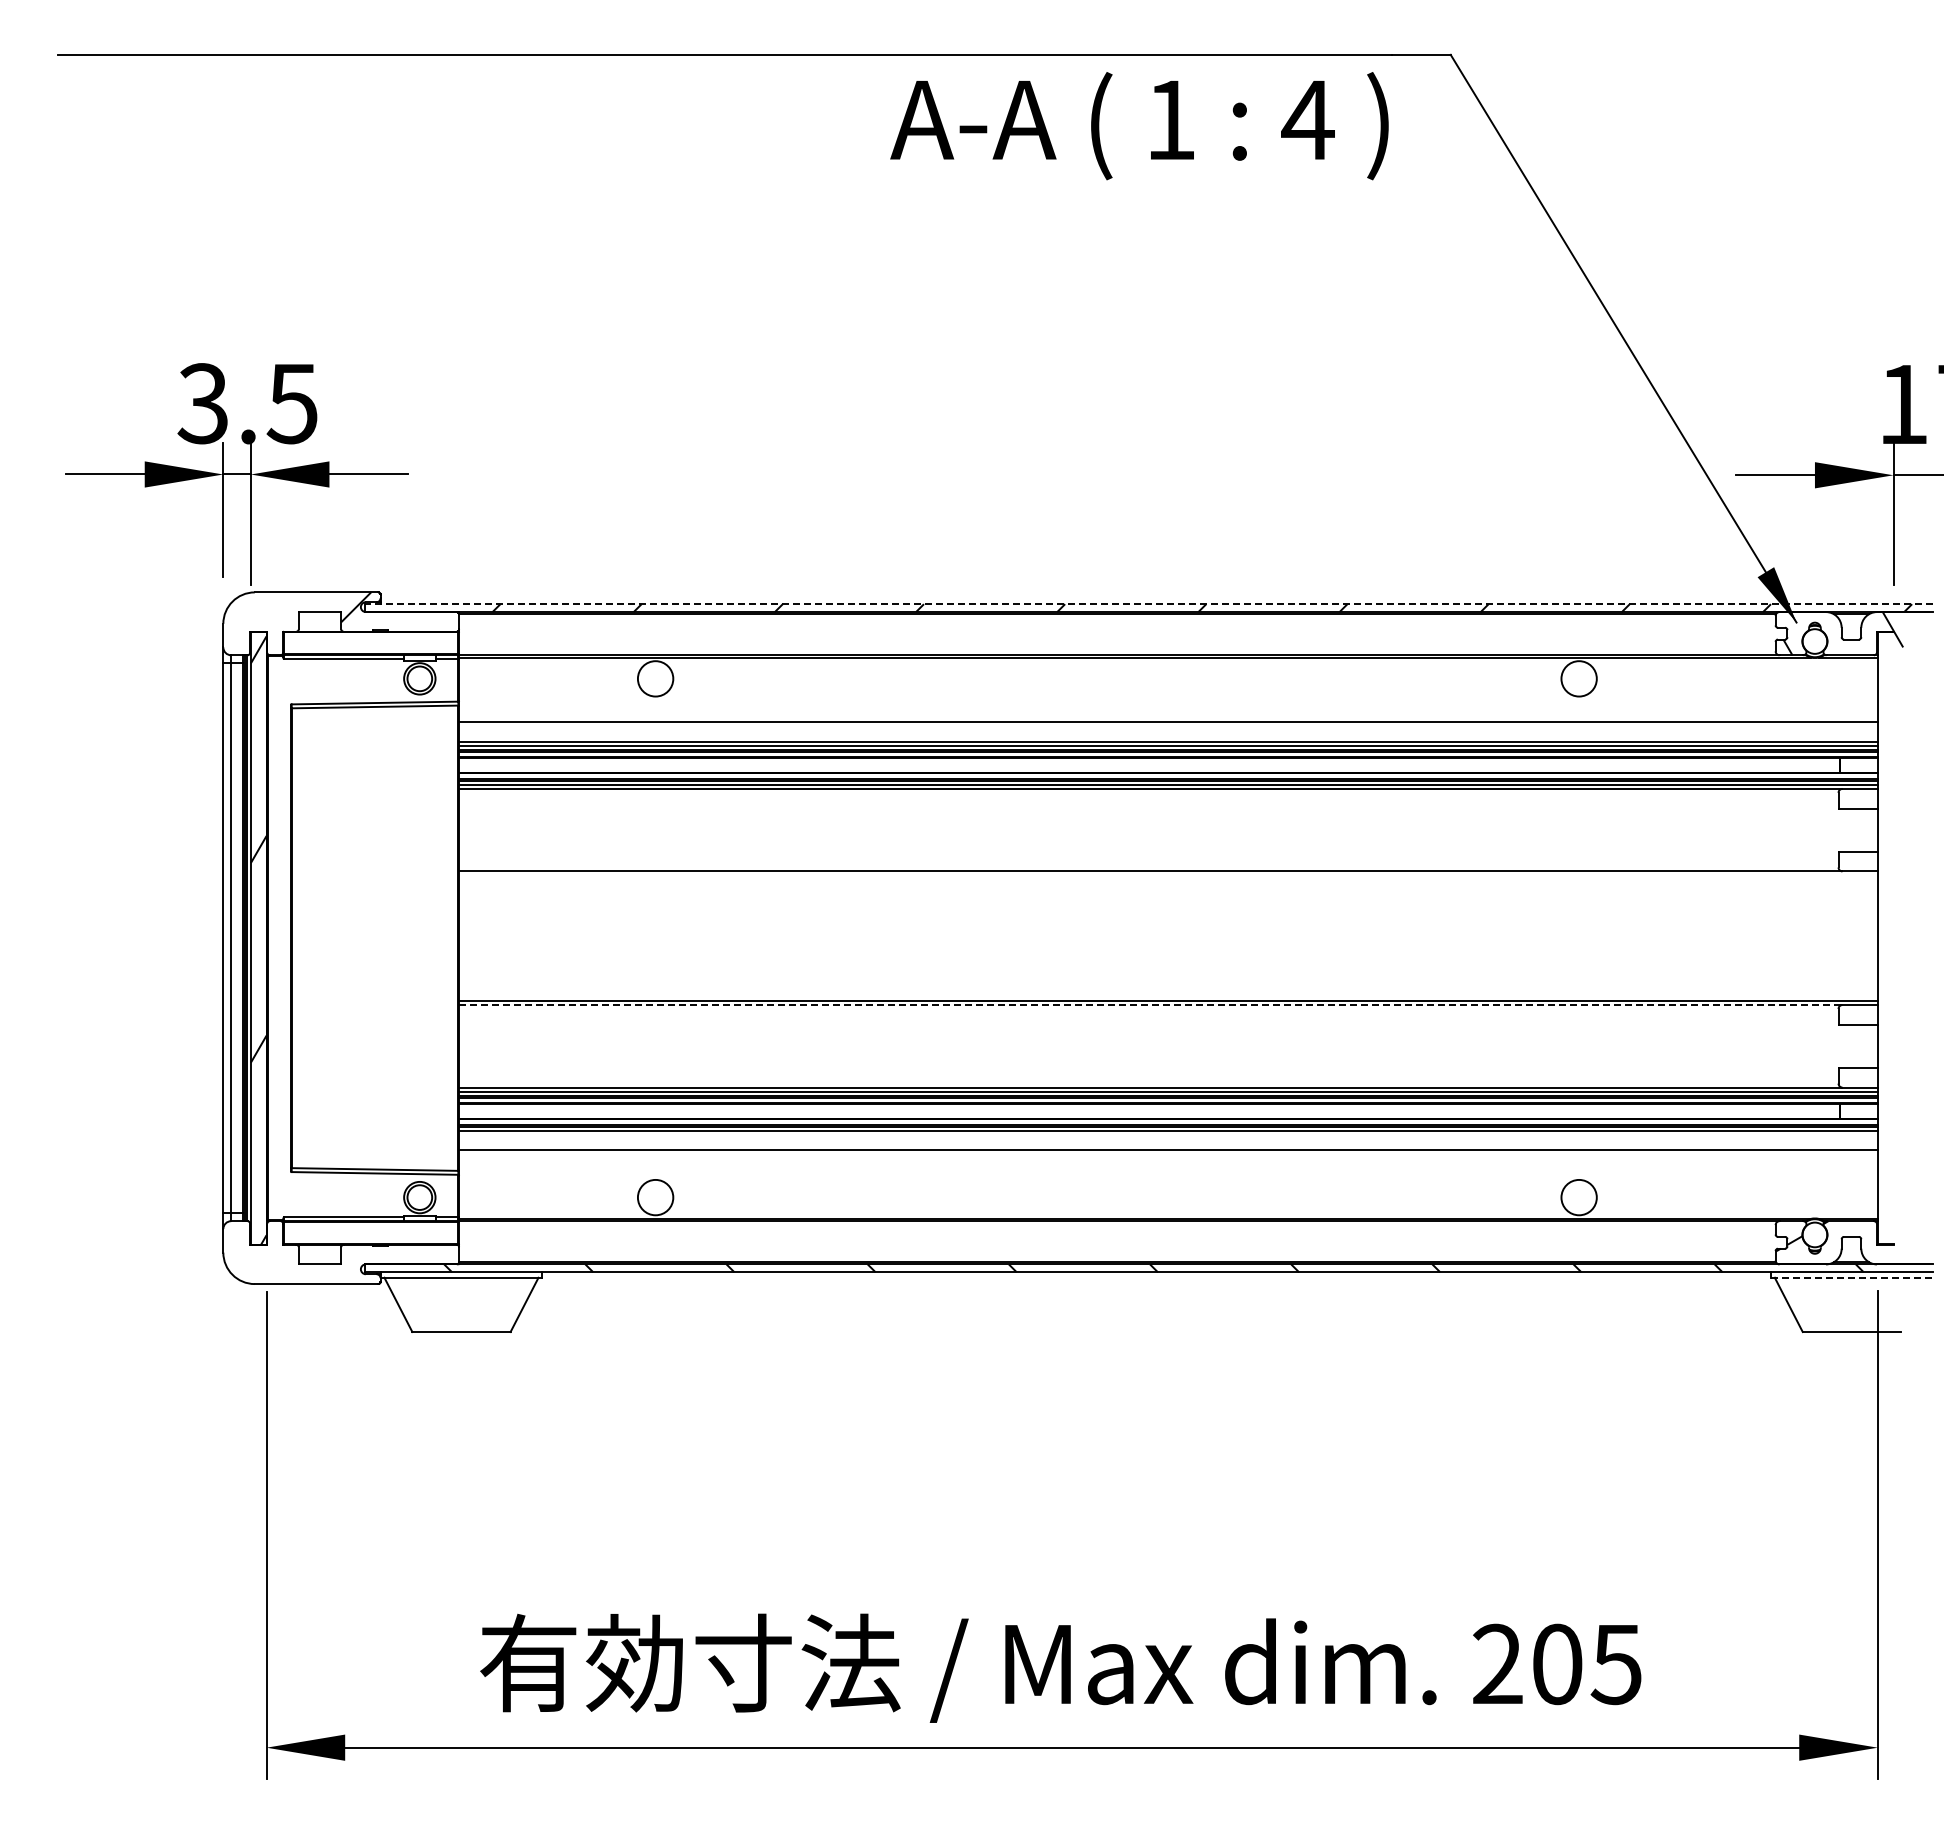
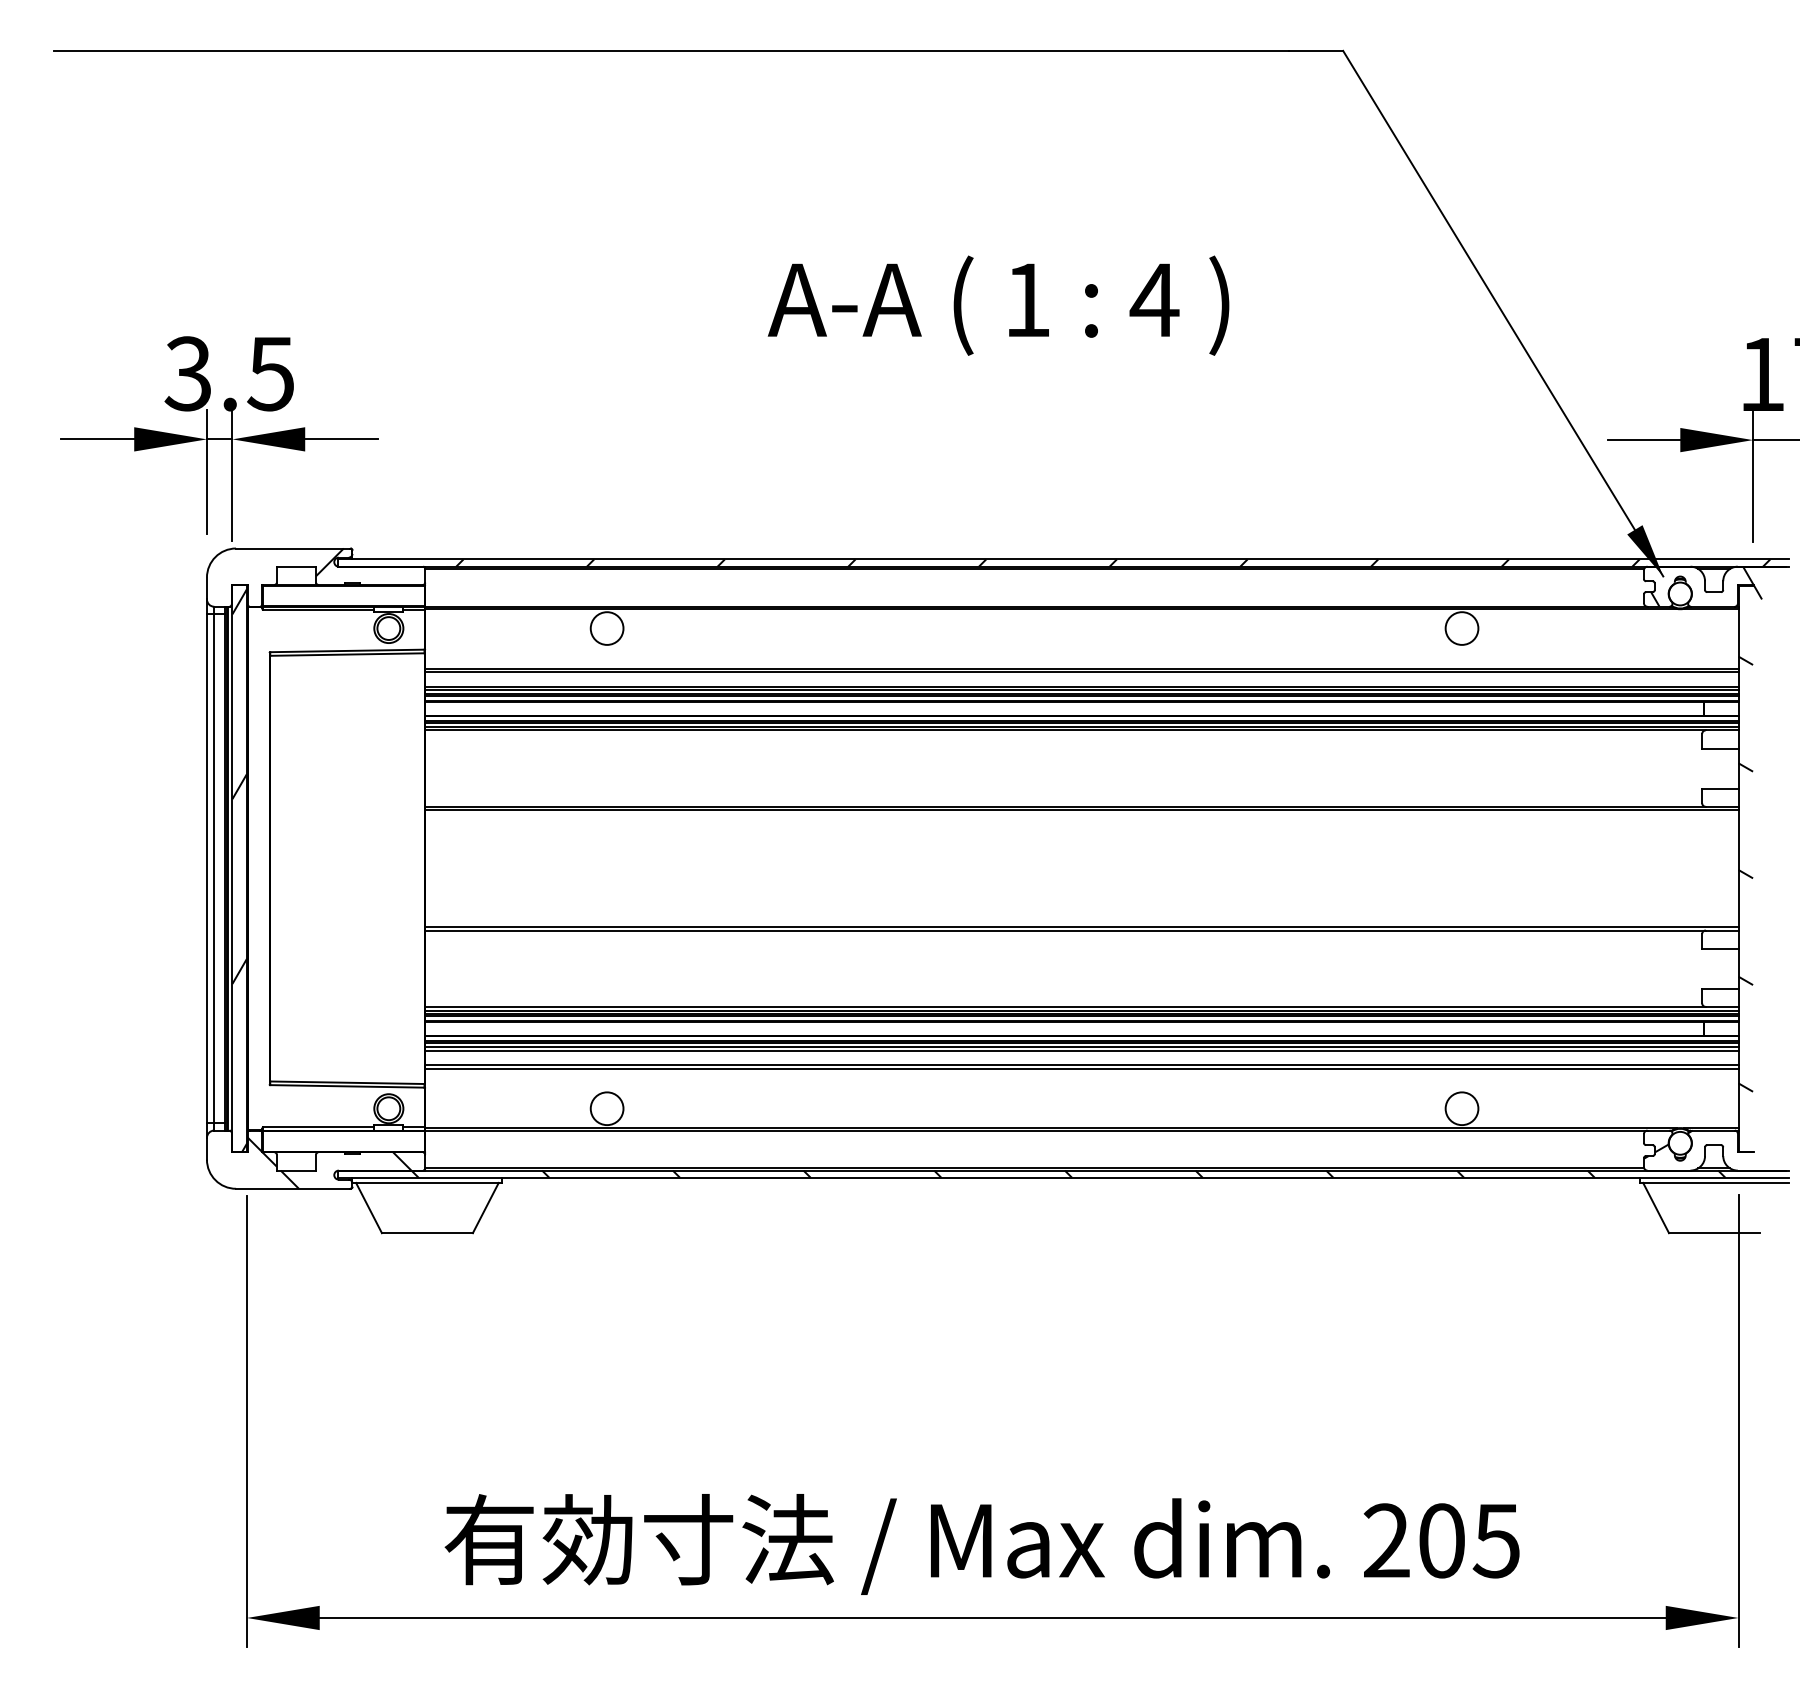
text: (1139, 126) -> (998, 306), moved
line: (1148, 604) -> (1063, 559), dashed -> solid
line: (1168, 726) -> (1081, 672), added
line: (1168, 875) -> (1081, 810), added
hatch: (1885, 944) -> (1745, 874), added
line: (1150, 1005) -> (1065, 930), dashed -> solid
line: (1168, 1134) -> (1081, 1050), added
line: (1168, 1154) -> (1081, 1068), added
hatch: (355, 1256) -> (329, 1163), added
line: (1851, 1277) -> (1714, 1182), dashed -> solid

